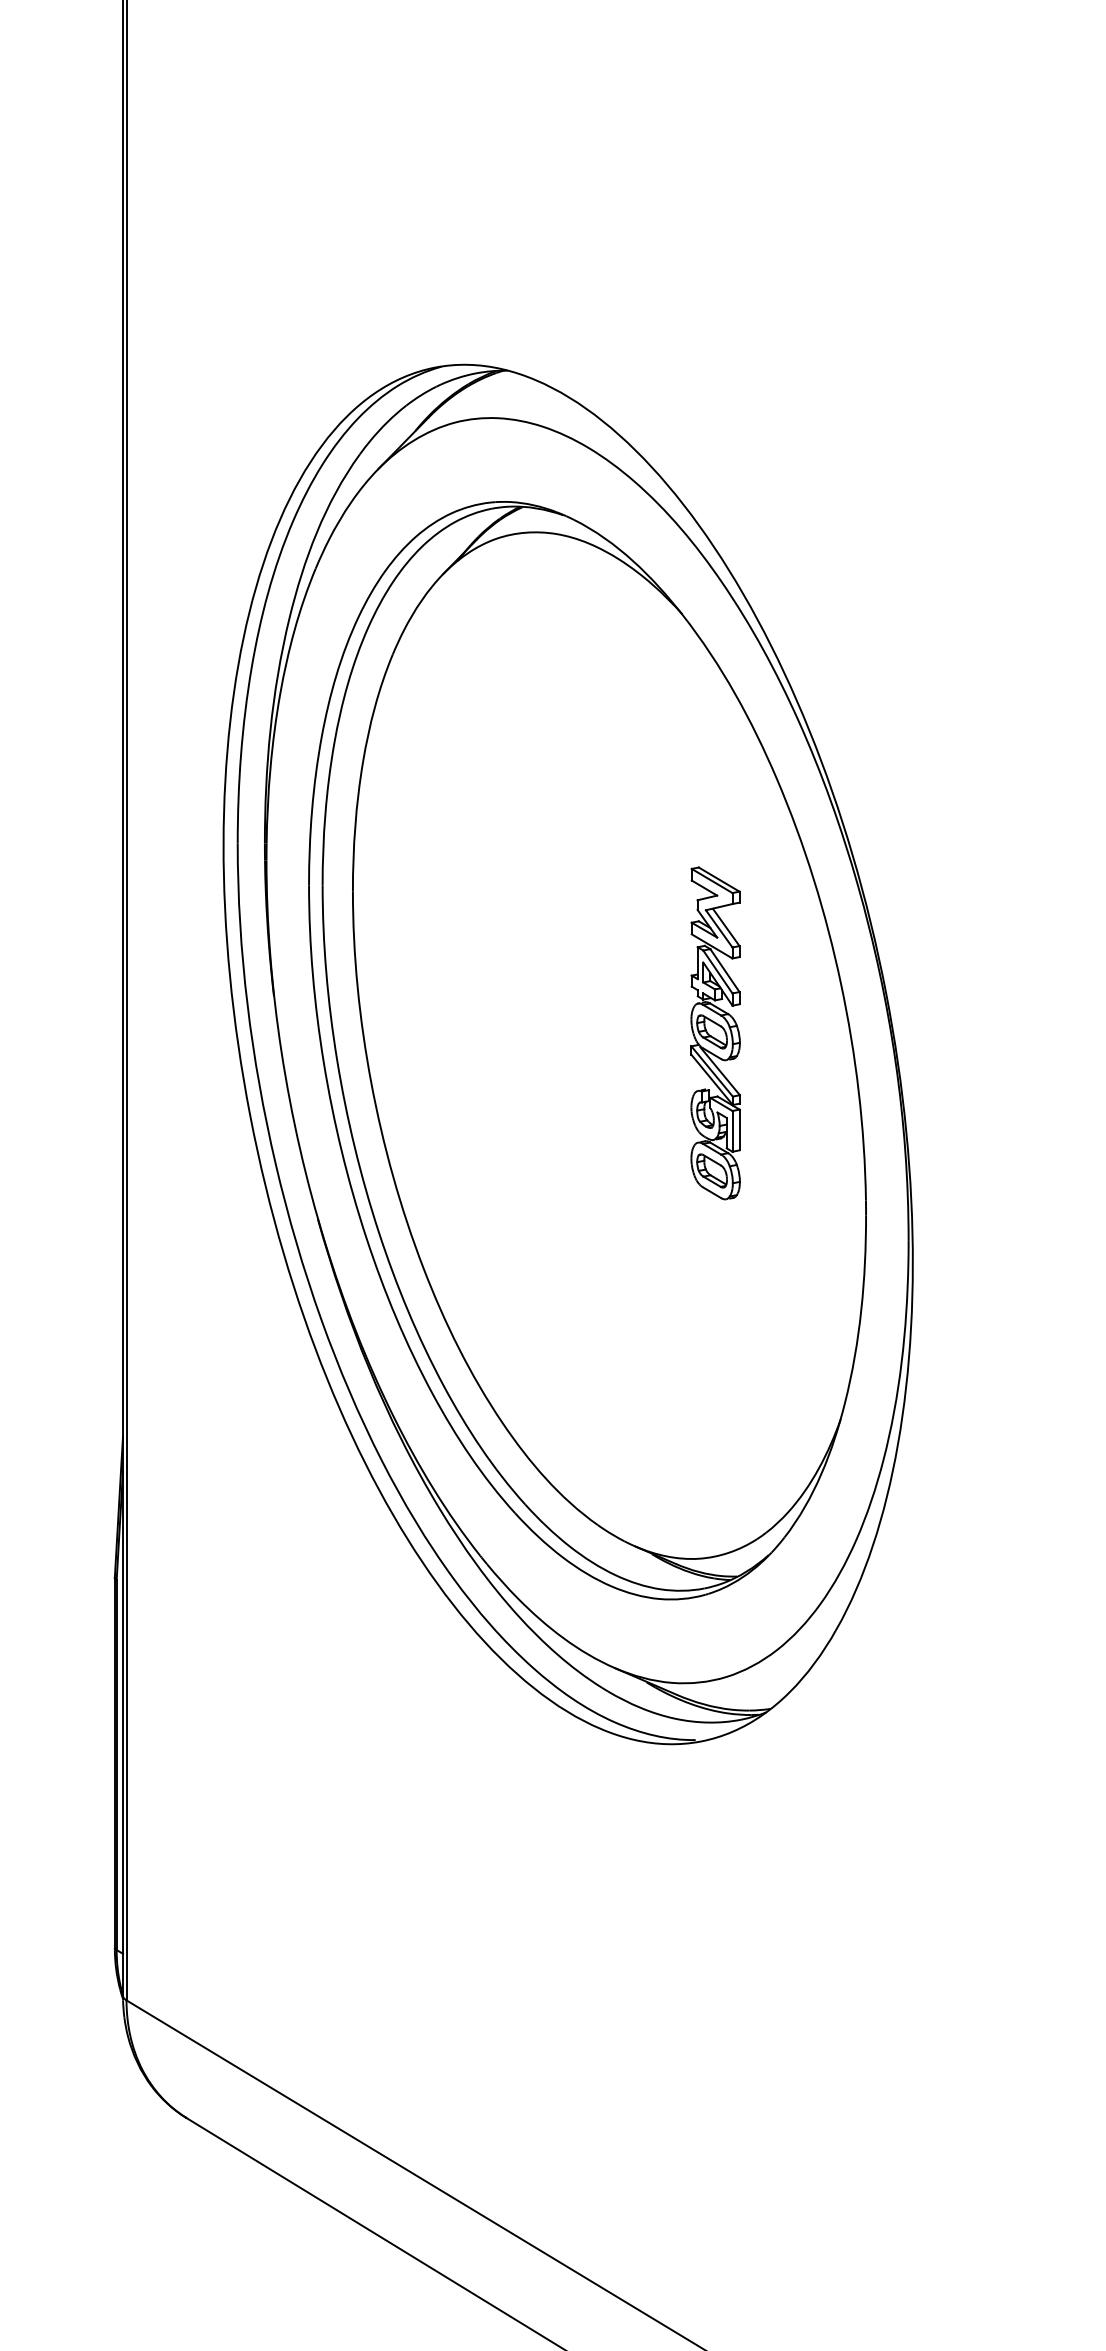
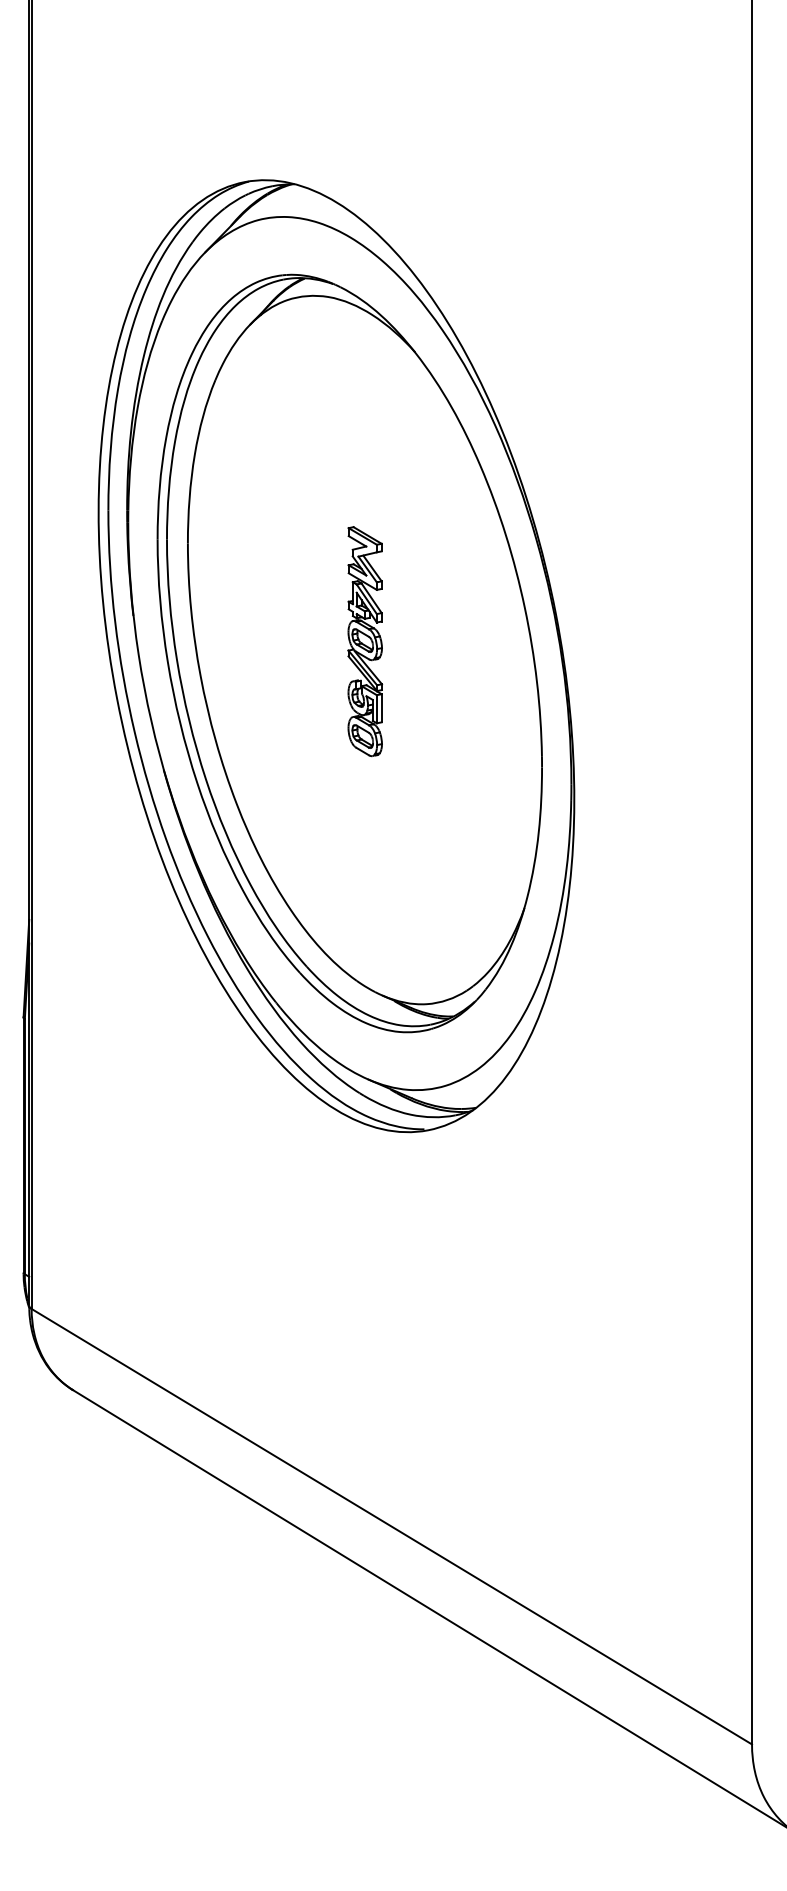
part: (716, 1033) -> (365, 641), moved

